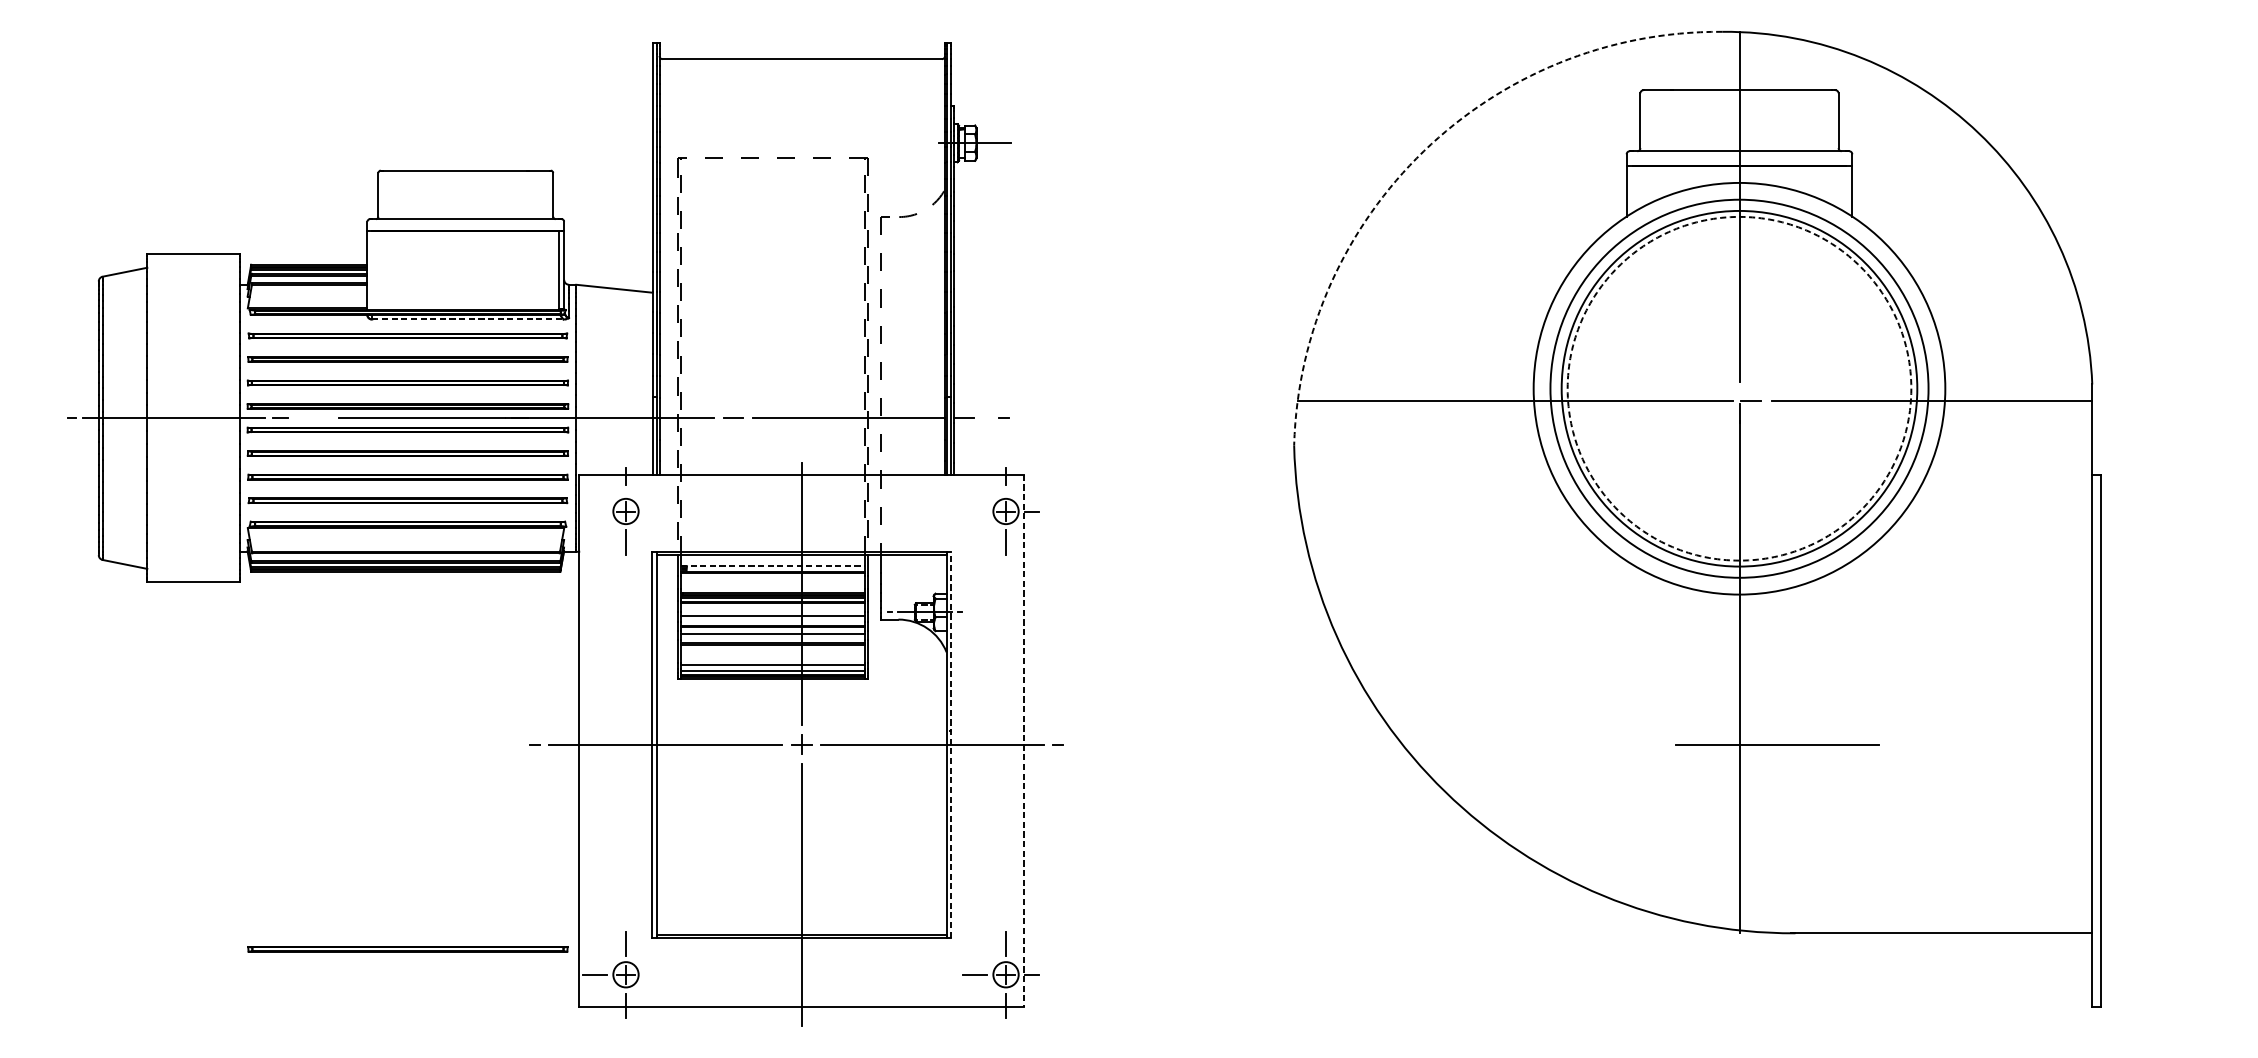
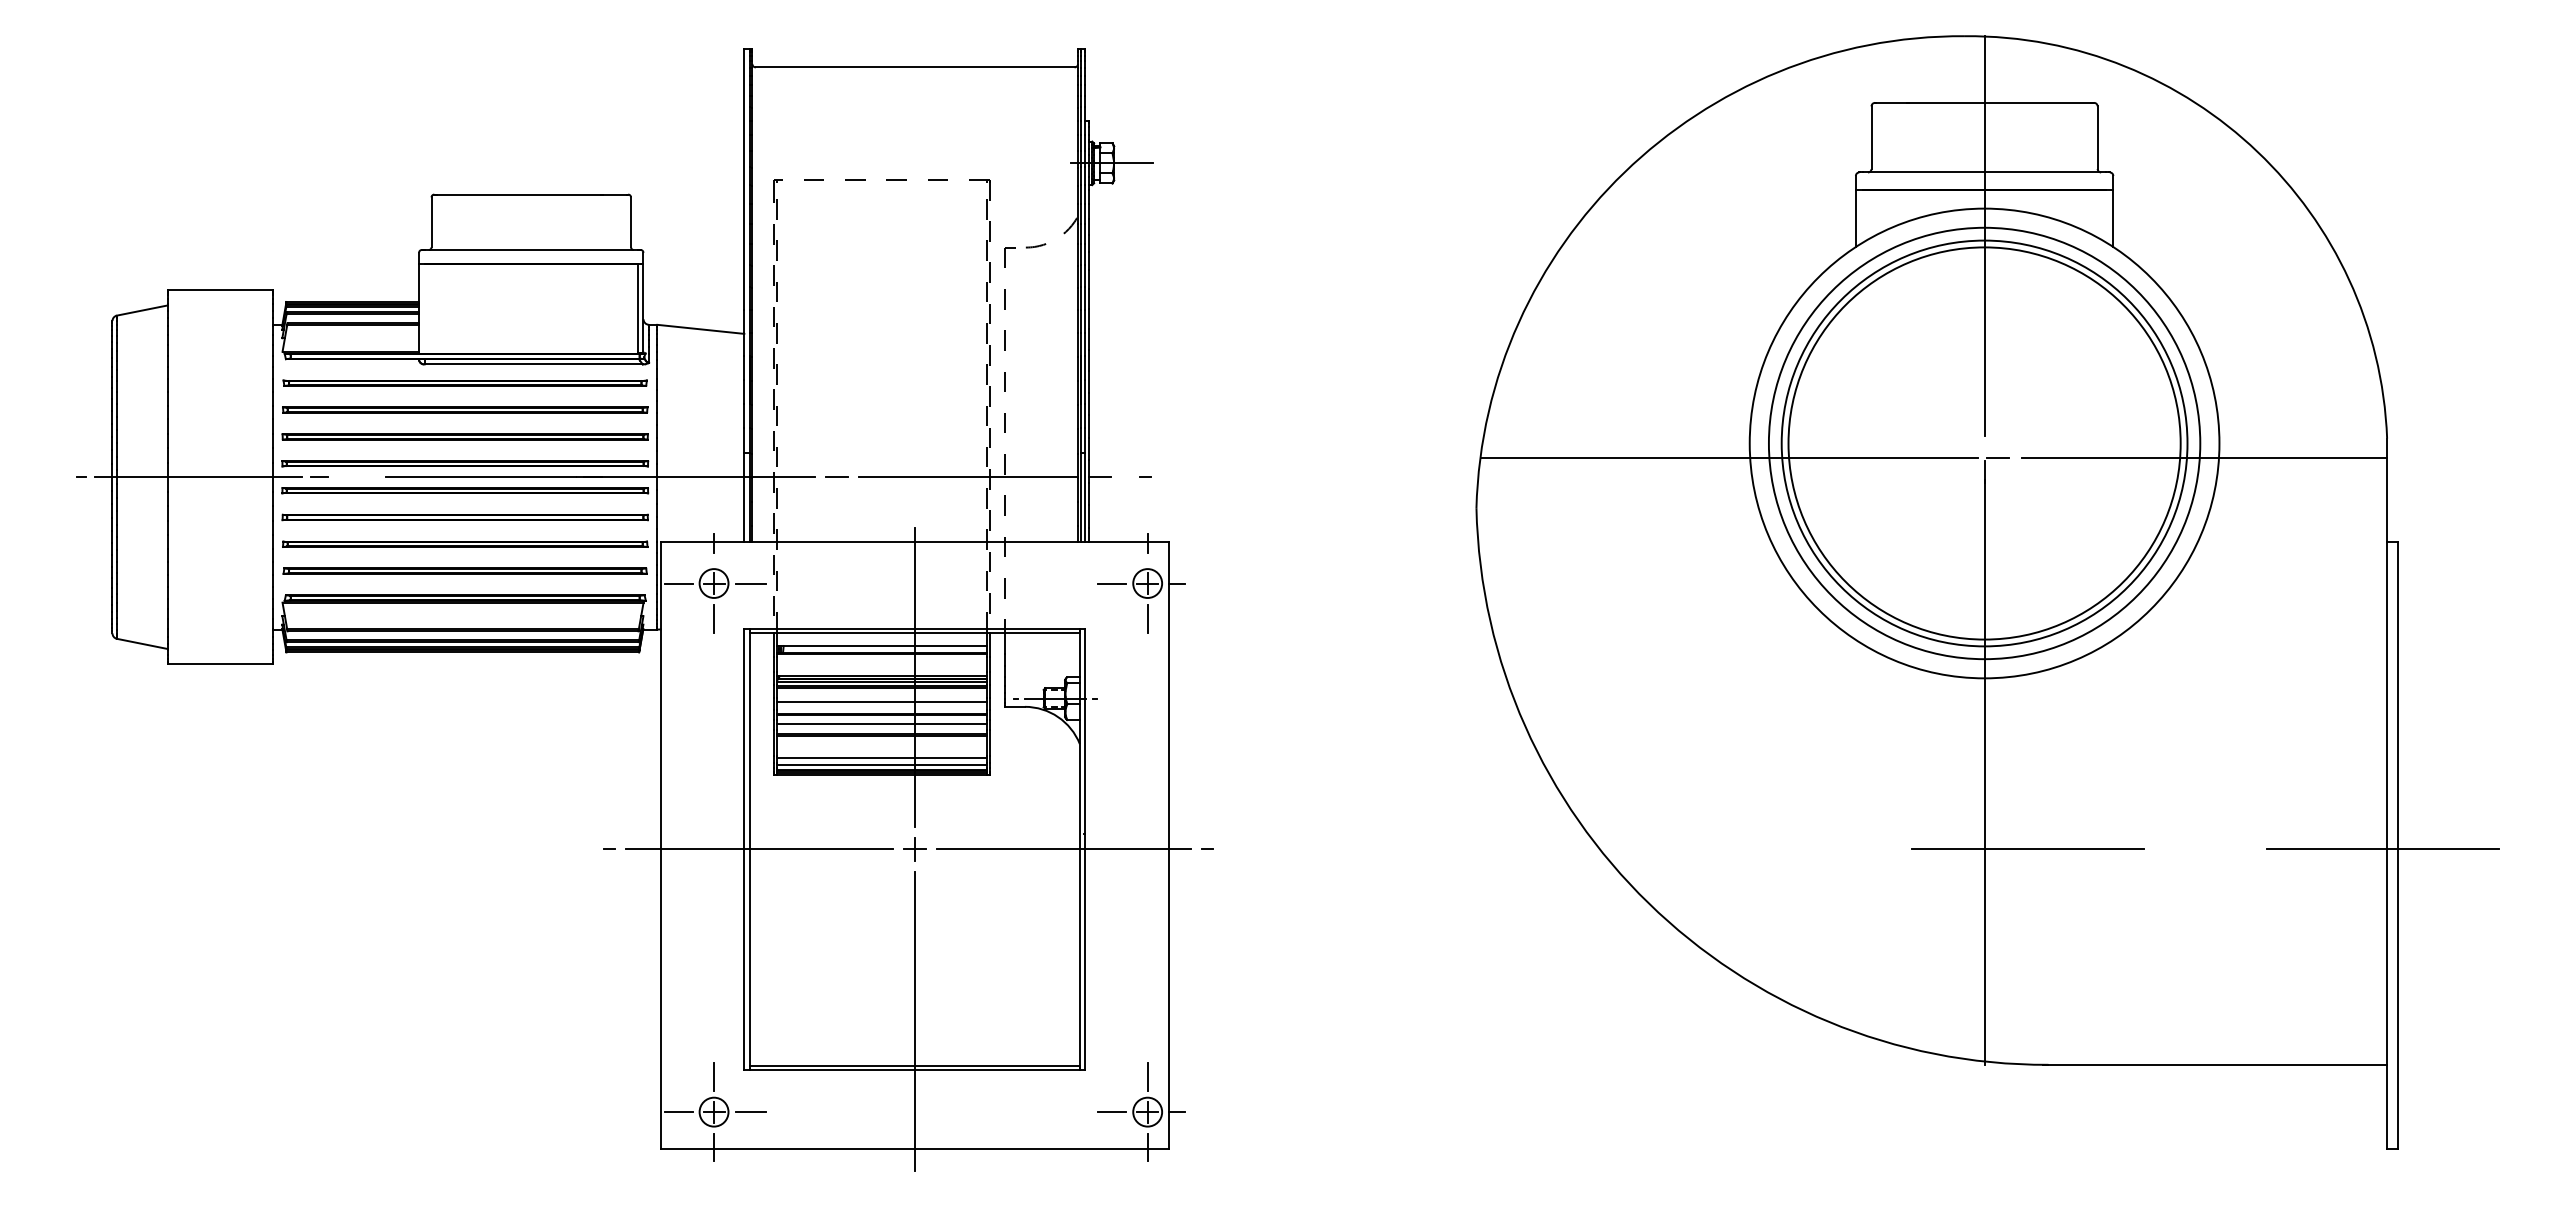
arc: (1423, 151) -> (1624, 172), dashed -> solid
line: (468, 319) -> (534, 364), dashed -> solid
circle: (1739, 388) -> (1984, 443), dashed -> solid
line: (594, 511) -> (678, 583), added
line: (657, 511) -> (750, 583), added
line: (975, 511) -> (1112, 583), added
line: (773, 565) -> (882, 645), dashed -> solid
line: (1024, 741) -> (1168, 845), dashed -> solid
line: (950, 743) -> (1084, 848), dashed -> solid
line: (2088, 744) -> (2382, 849), added
part: (408, 948) -> (465, 1082), removed
line: (657, 975) -> (750, 1112), added

